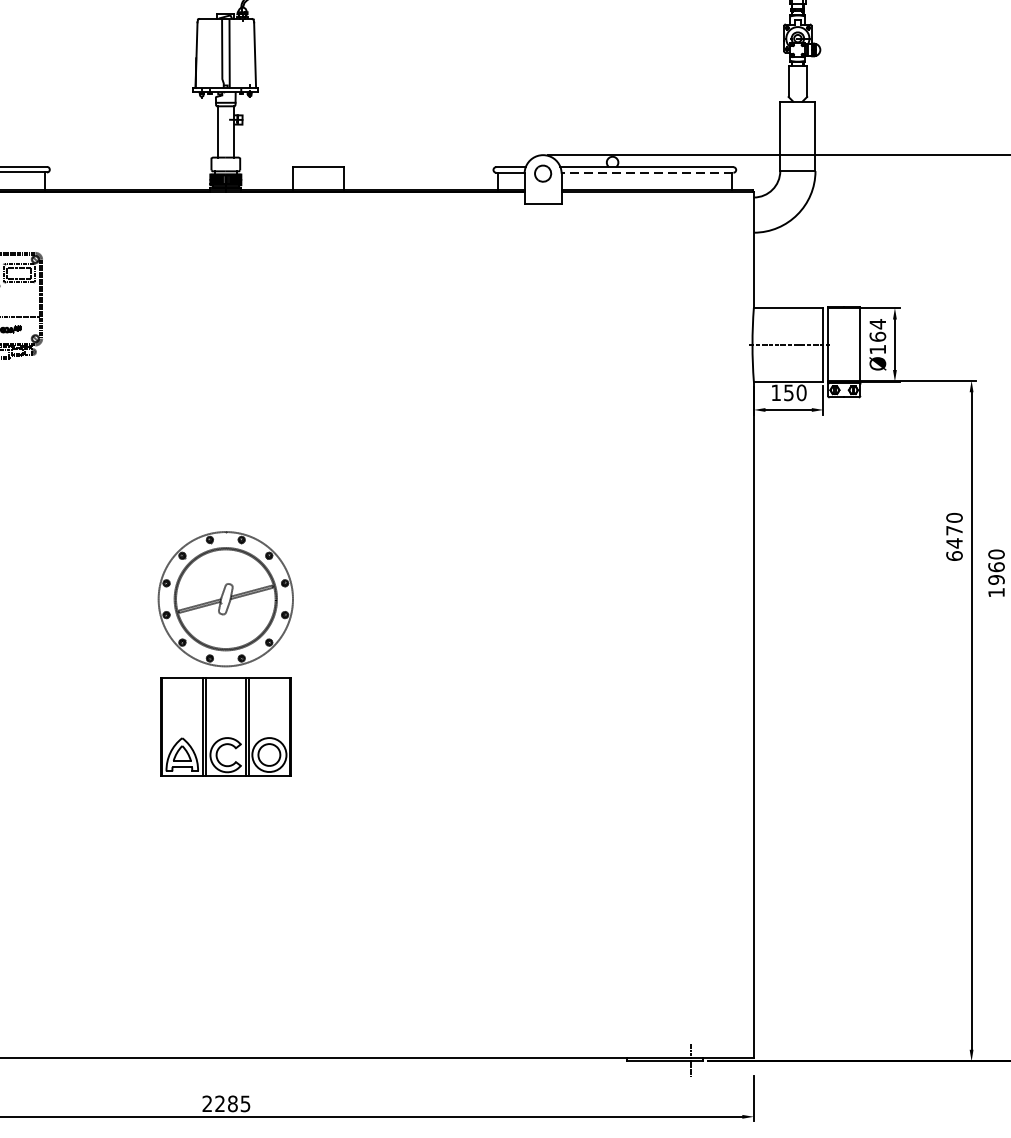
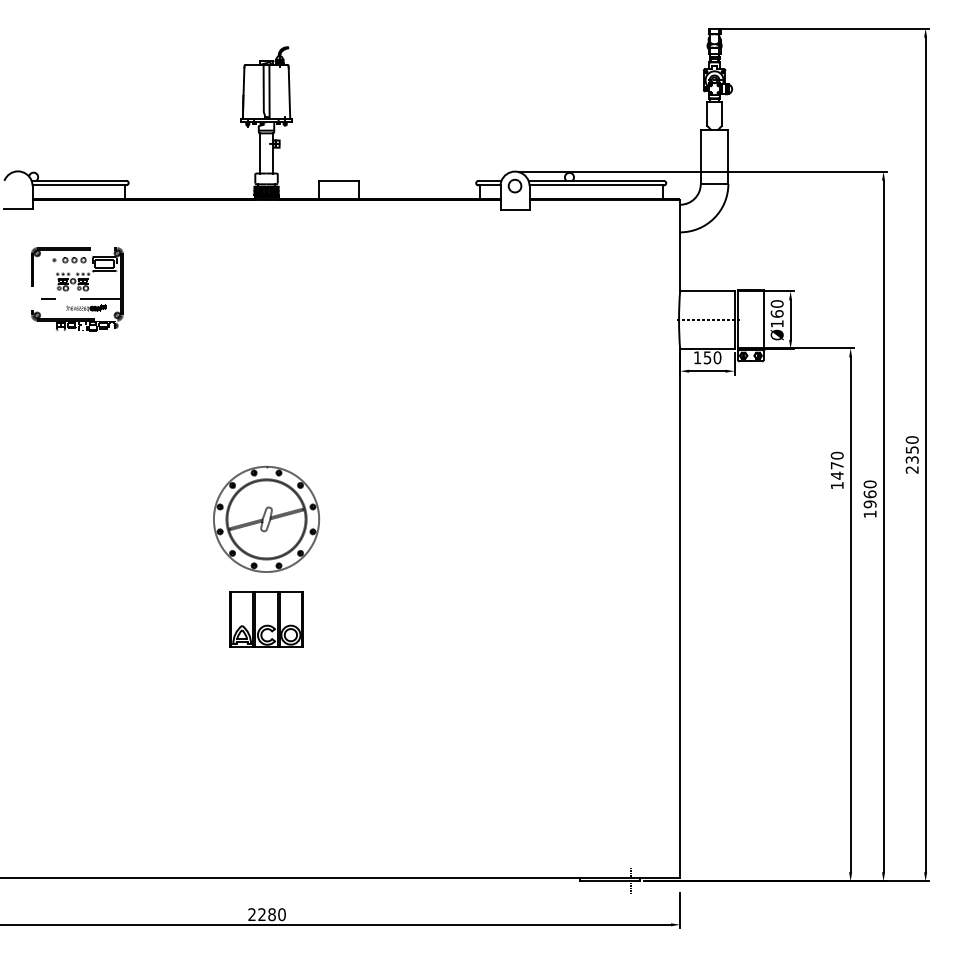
line: (647, 172) -> (596, 185), dashed -> solid
text: (876, 324) -> (776, 304), Ø164 -> Ø160
text: (953, 555) -> (836, 485), 6470 -> 1470
part: (225, 727) -> (266, 619), size x0.71
text: (244, 1103) -> (281, 914), 2285 -> 2280

